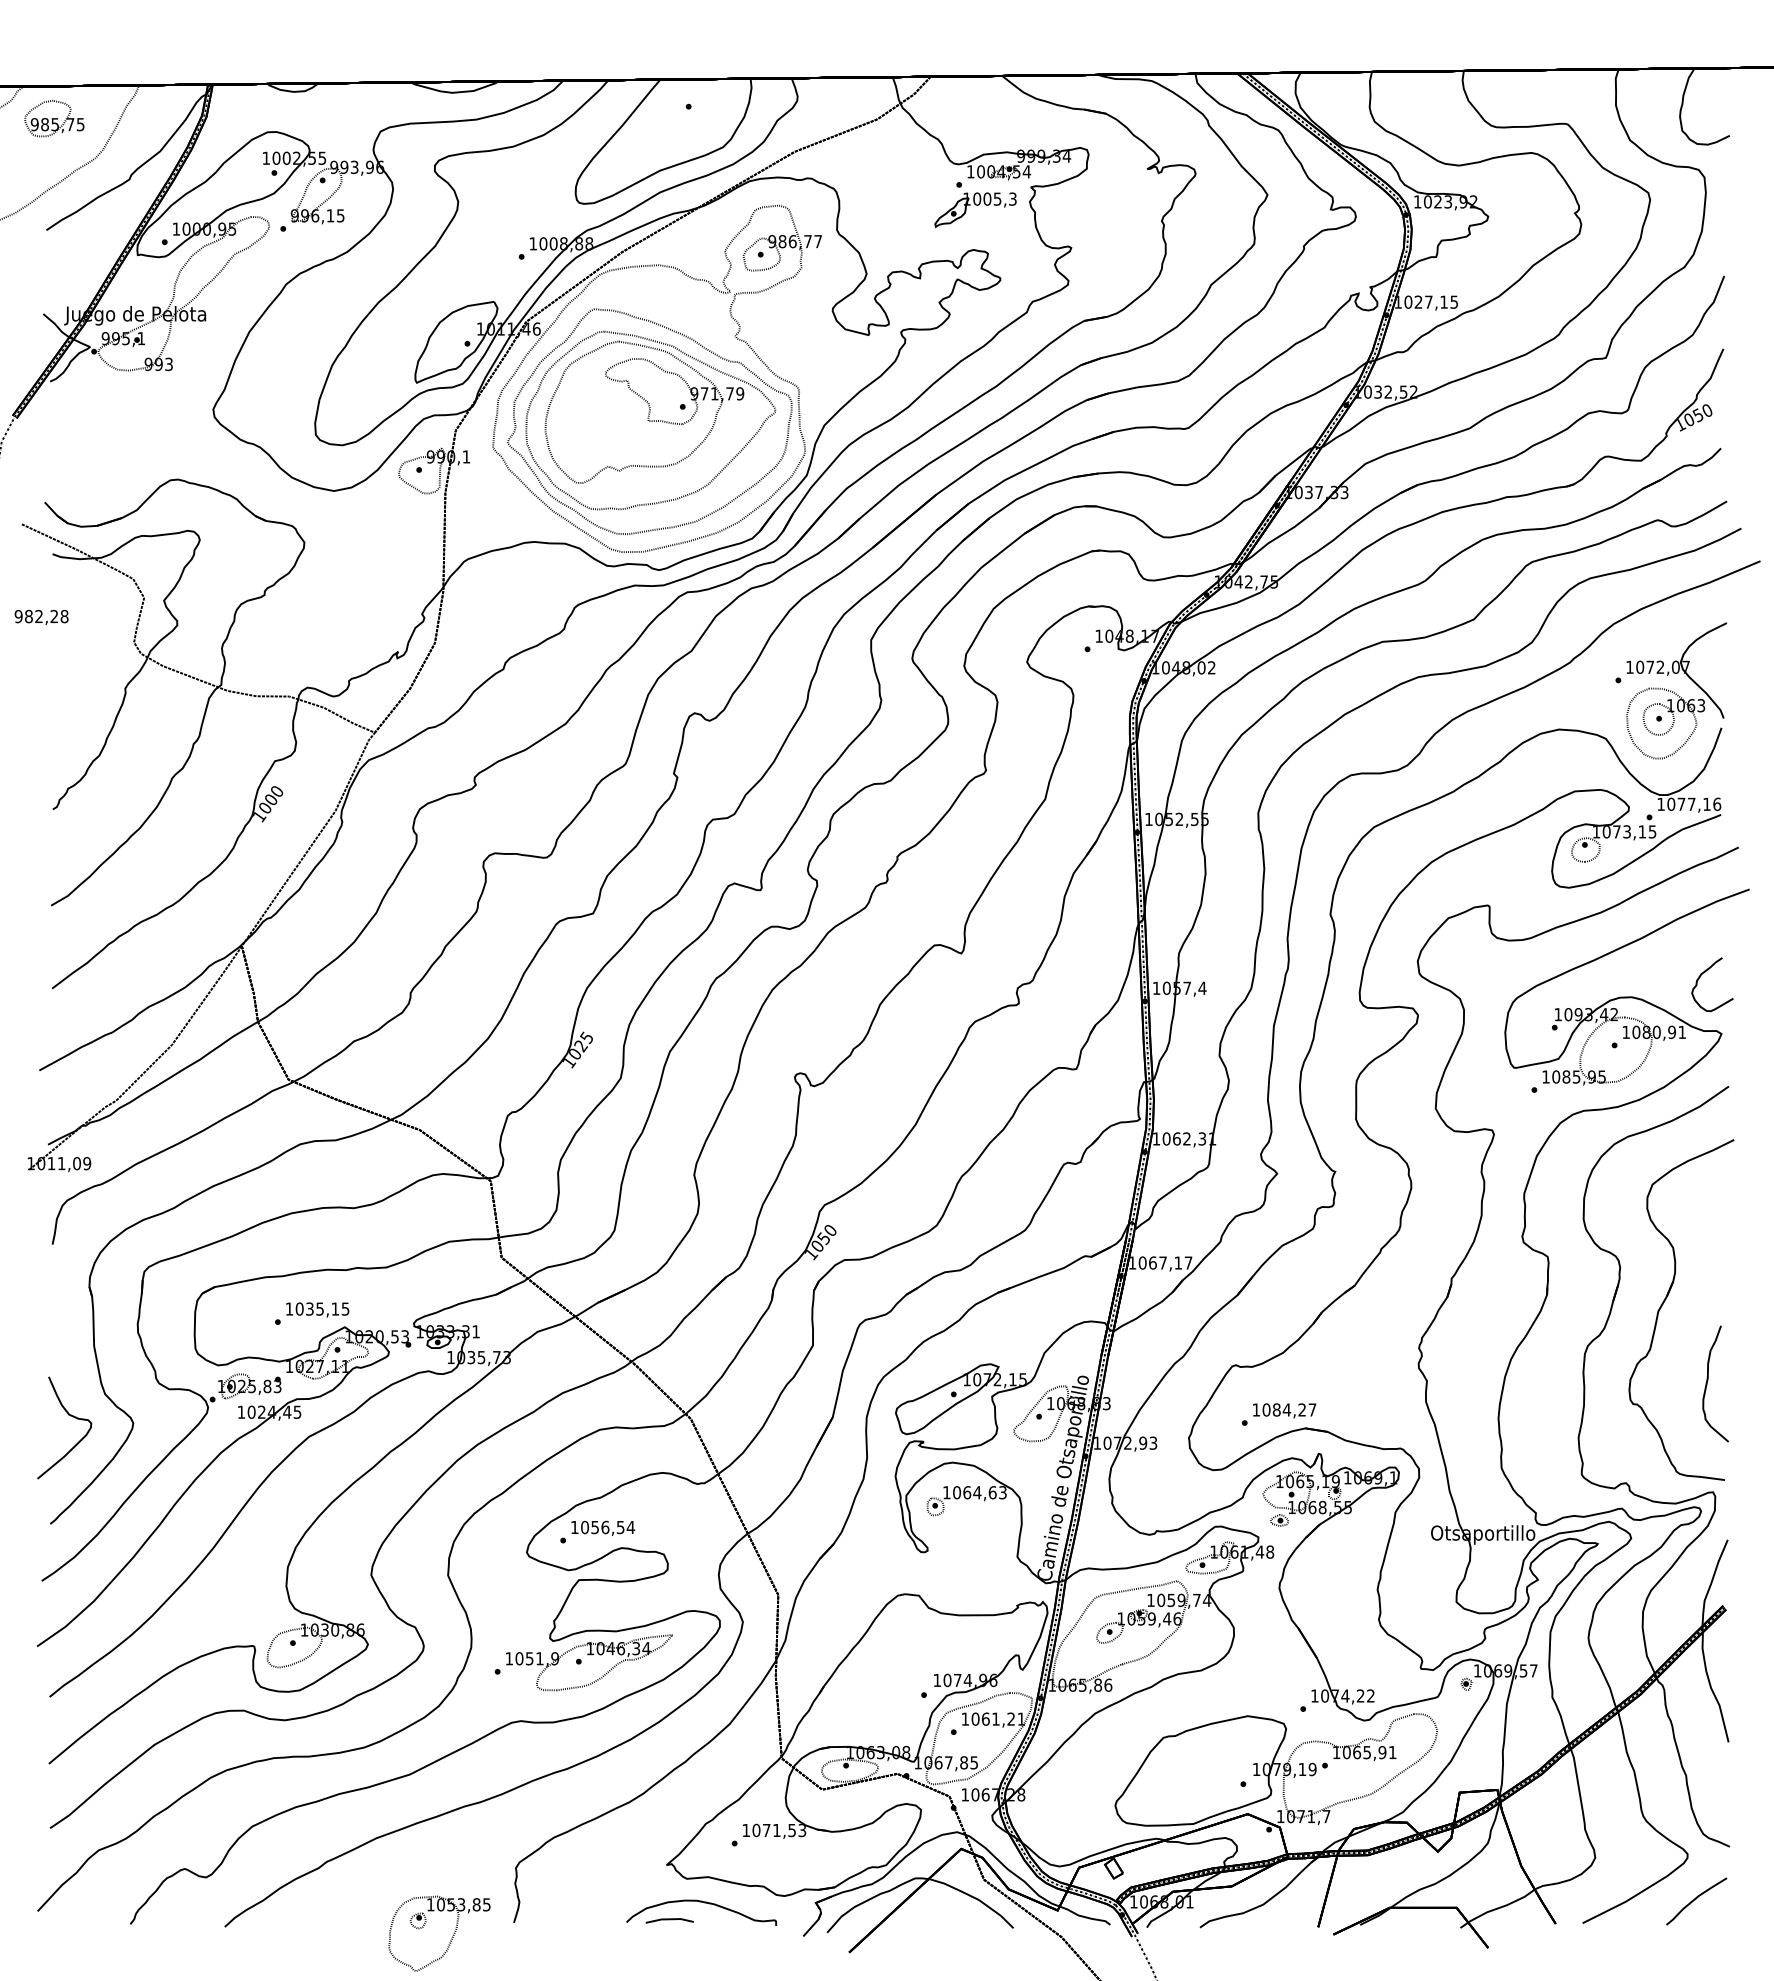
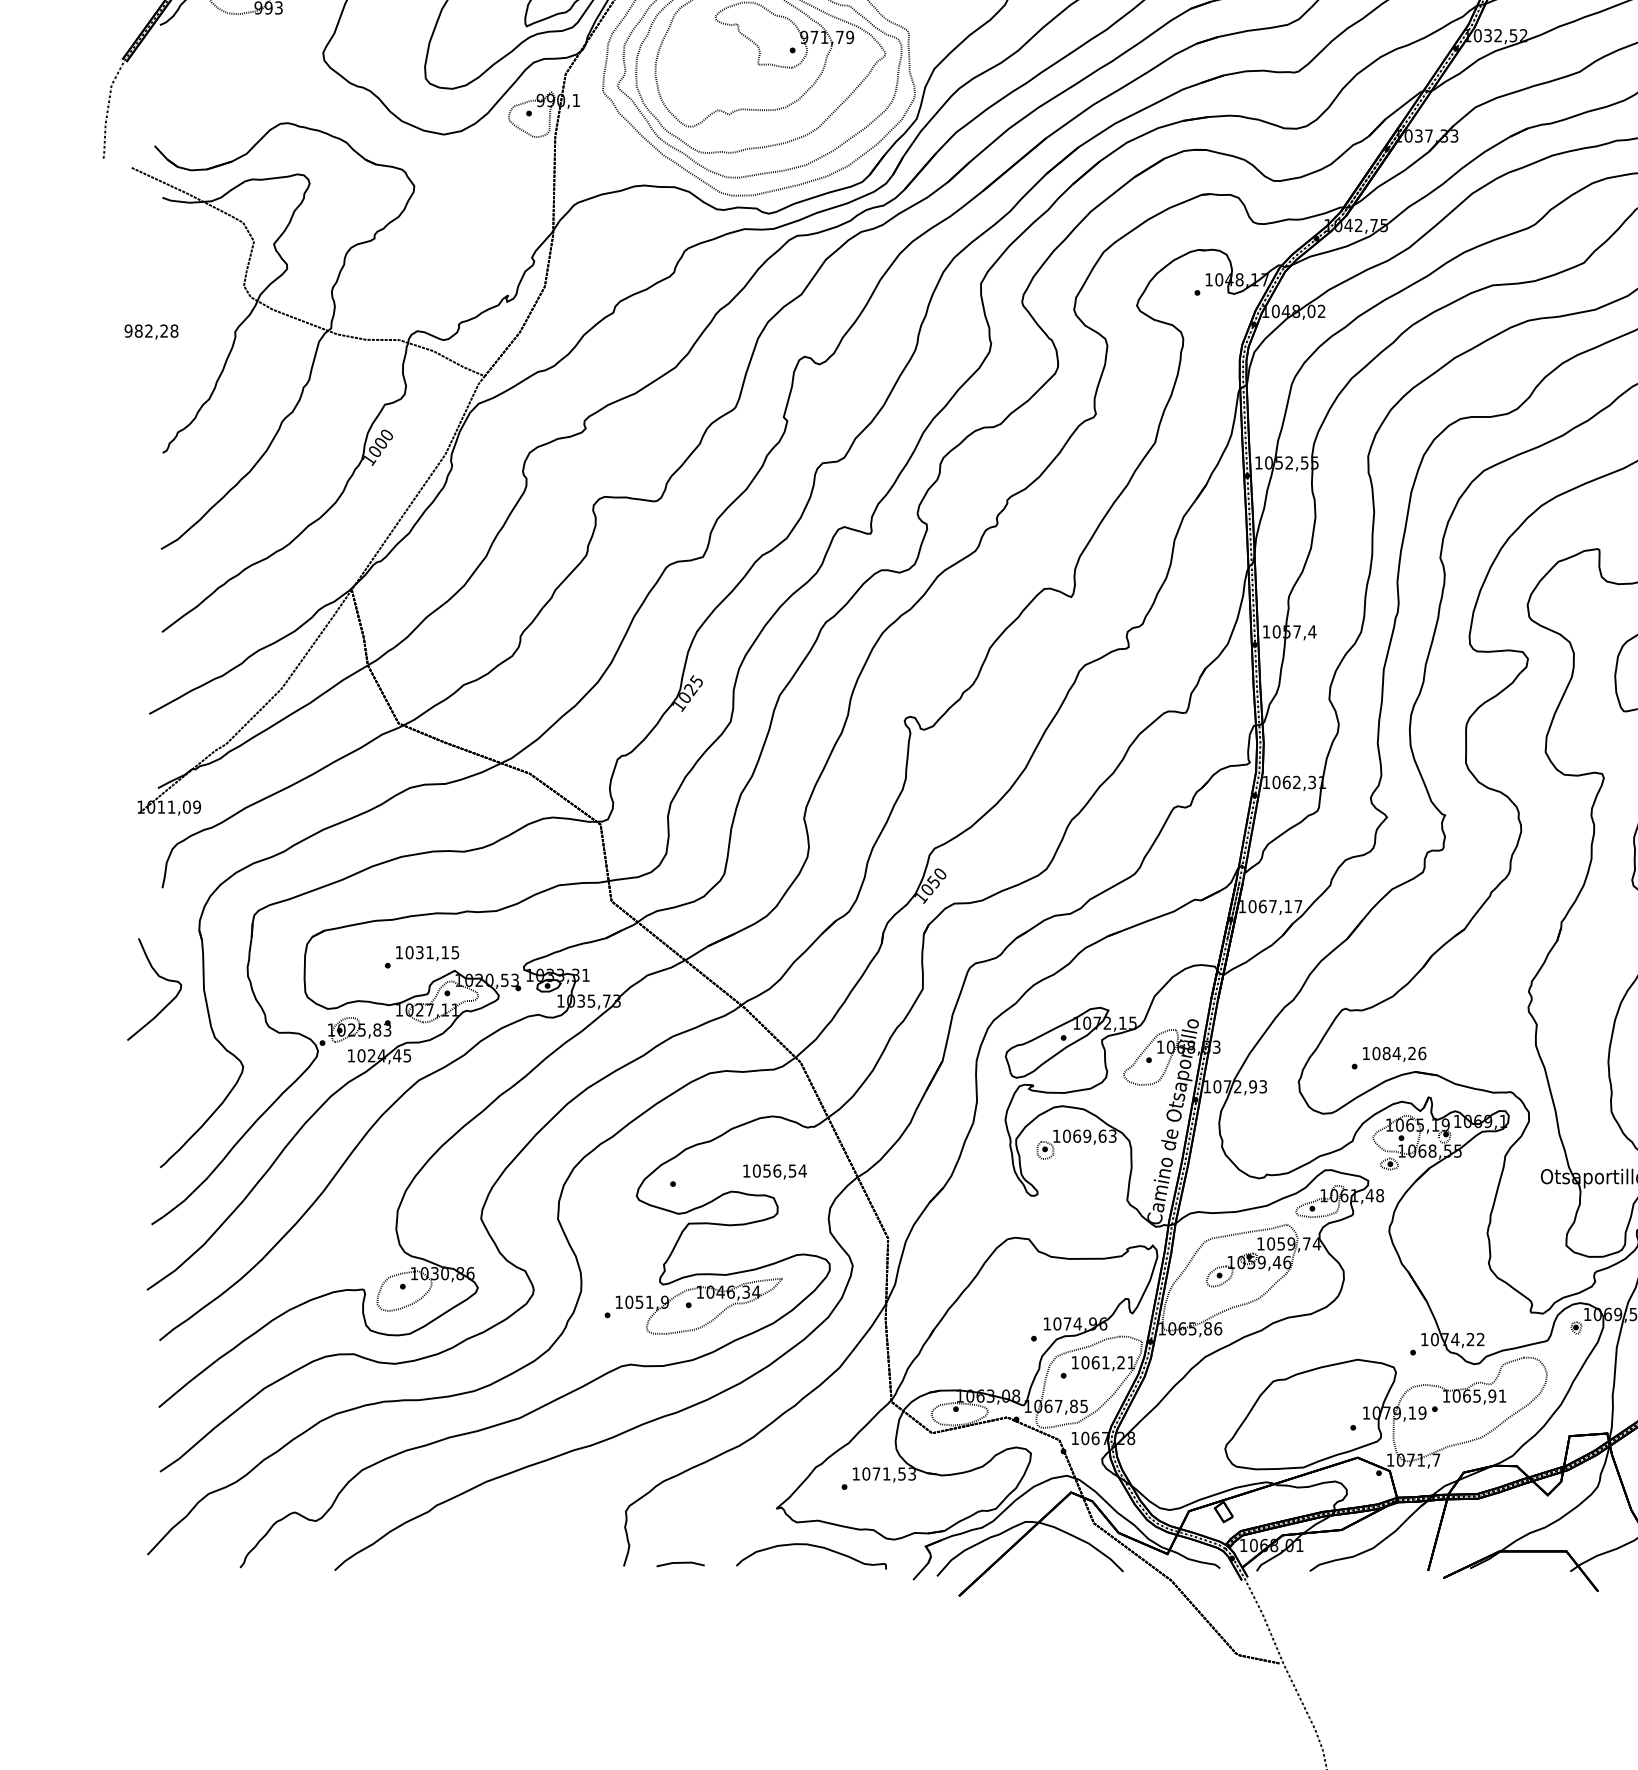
text: (41, 616) -> (151, 331), moved
text: (319, 1308) -> (429, 952), 1035,15 -> 1031,15
text: (1312, 1409) -> (1422, 1053), 1084,27 -> 1084,26
curve: (70, 1416) -> (160, 978), moved
text: (977, 1492) -> (1087, 1136), 1064,63 -> 1069,63
text: (603, 1527) -> (775, 1171), moved
line: (669, 1920) -> (680, 1564), moved
part: (451, 1938) -> (561, 1582), removed

